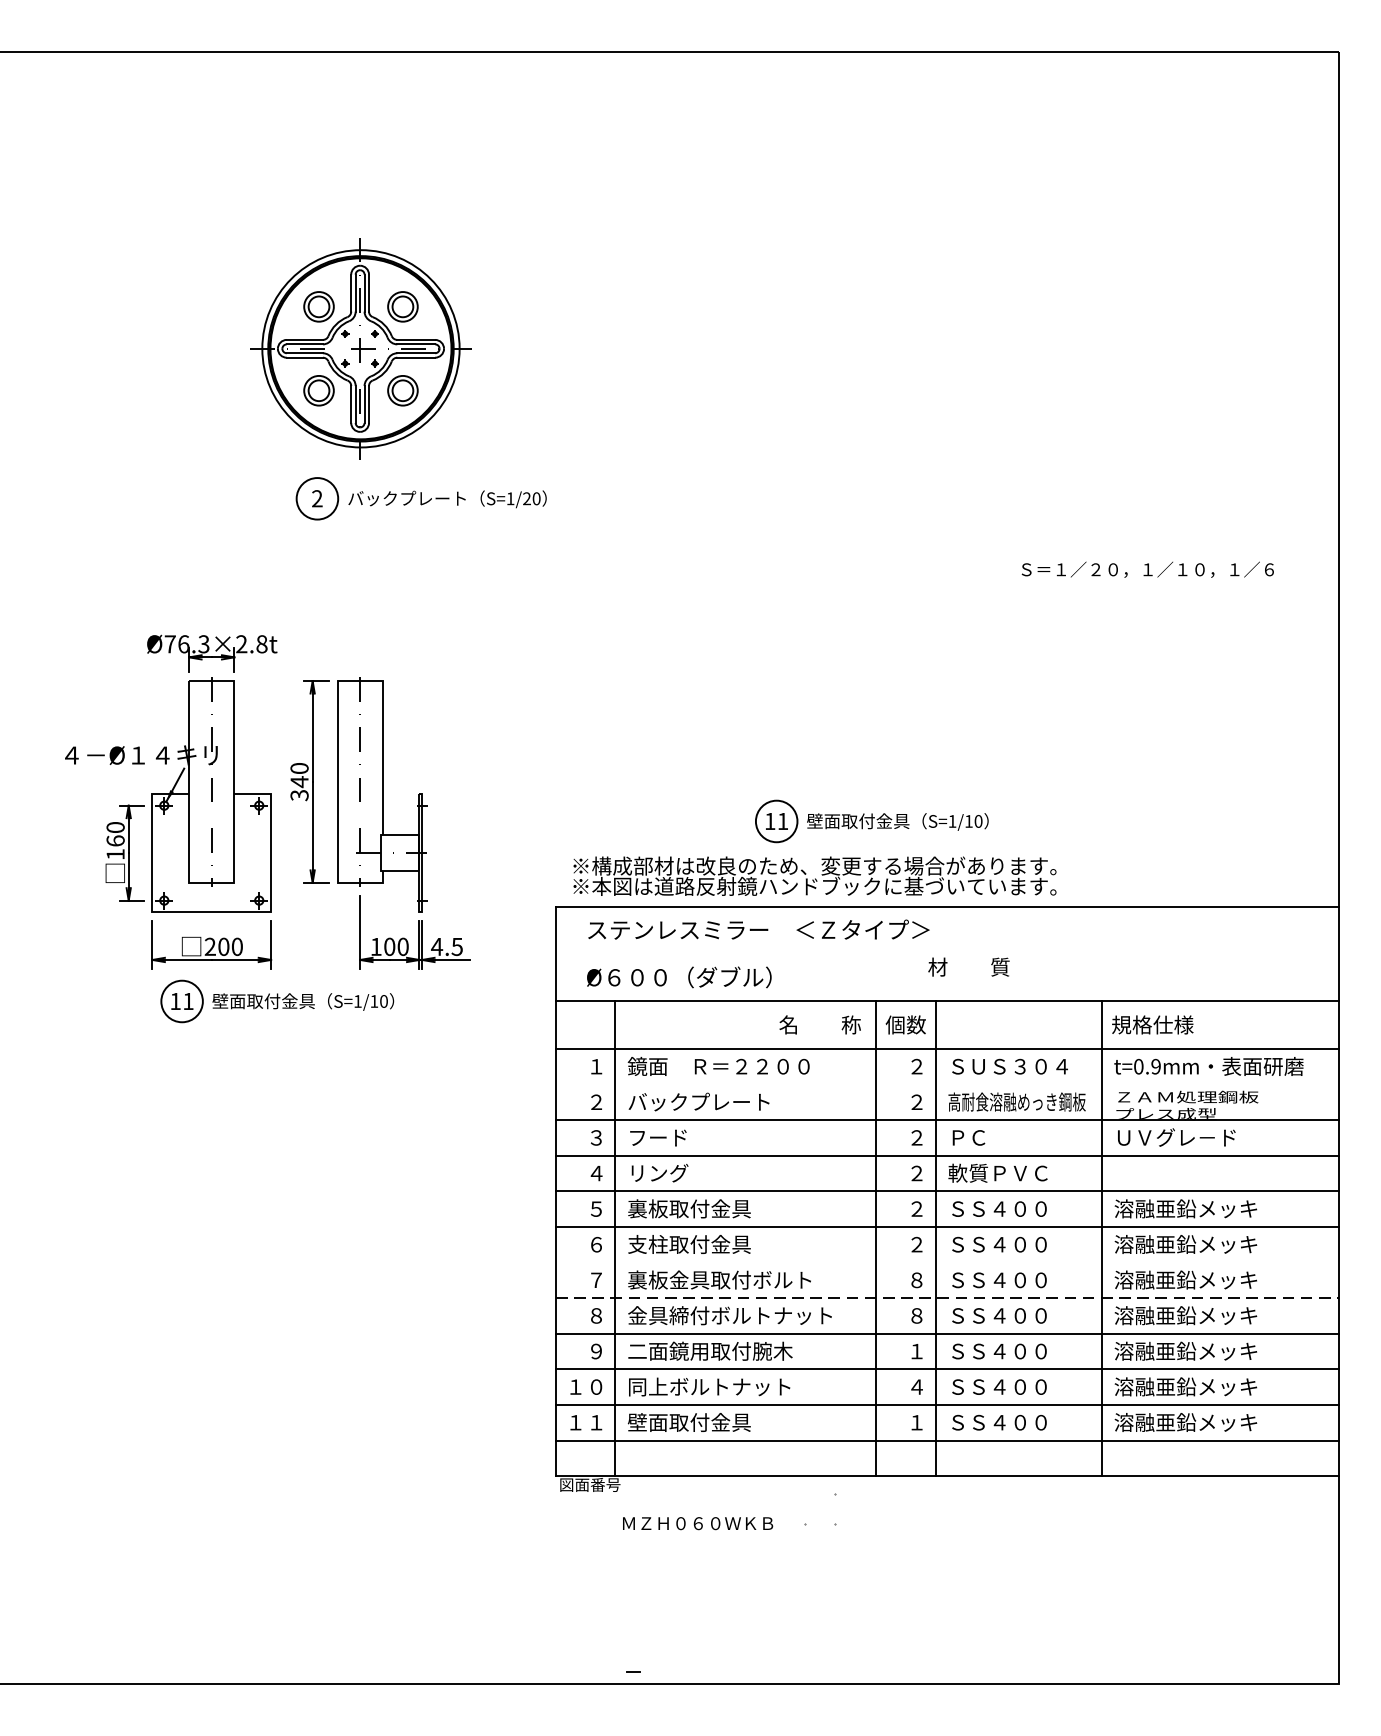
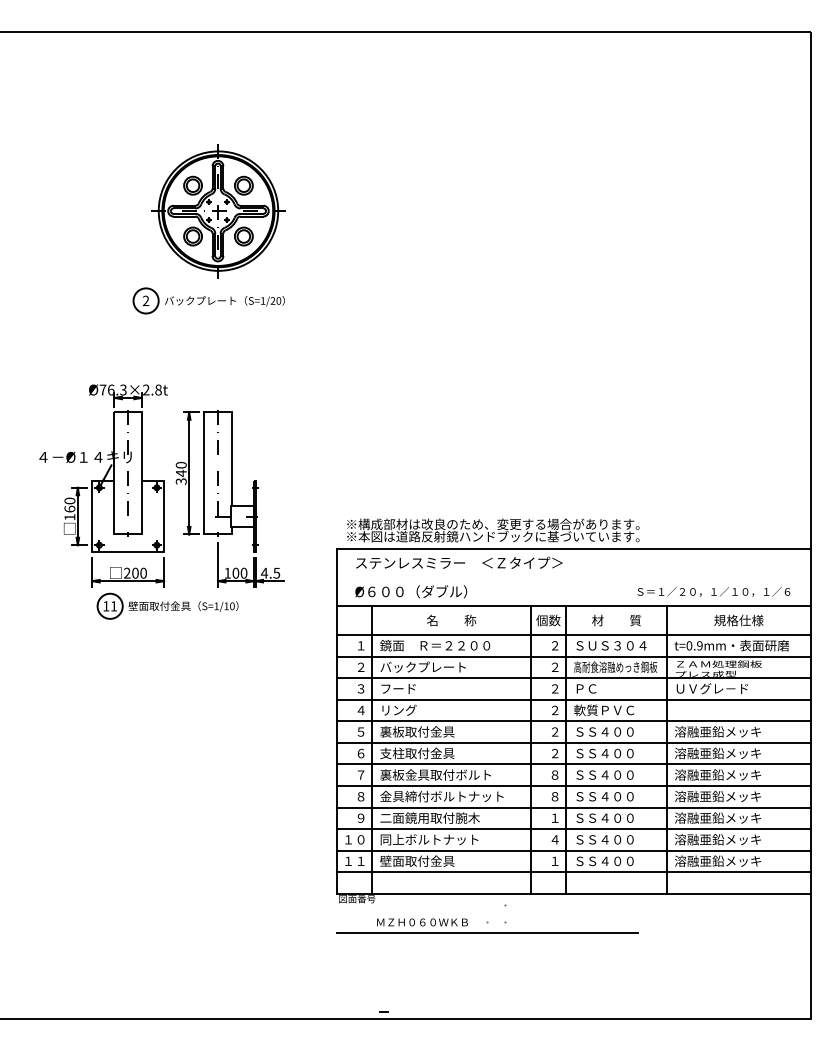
part: (420, 498) -> (208, 300), moved
text: (1147, 569) -> (713, 591), moved
part: (871, 820) -> (527, 496), removed
text: (968, 967) -> (616, 620), moved
text: (820, 1024) -> (451, 620), moved
text: (1152, 1024) -> (738, 620), moved
line: (947, 1084) -> (573, 656), added
line: (947, 1262) -> (573, 764), added
line: (948, 1297) -> (574, 785), dashed -> solid
line: (805, 1541) -> (487, 933), added

